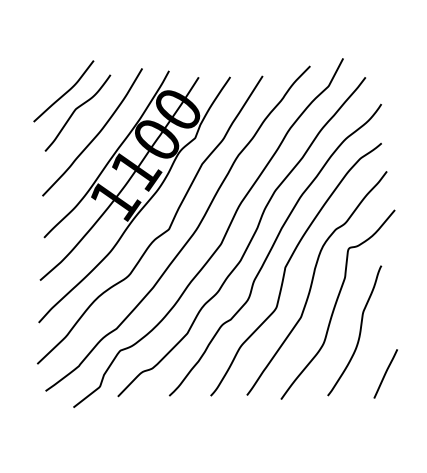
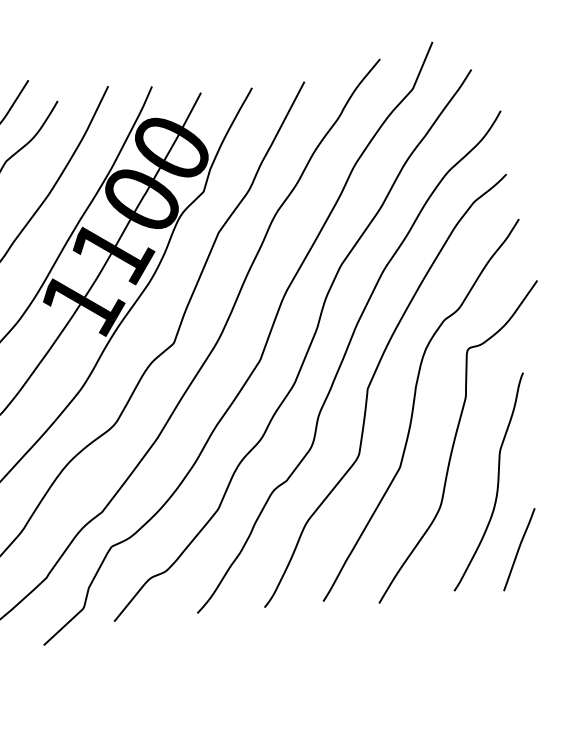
line: (385, 373) -> (518, 549), moved

